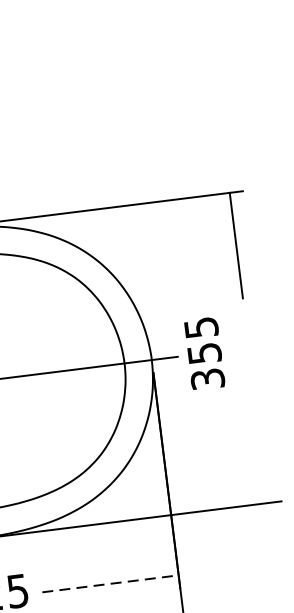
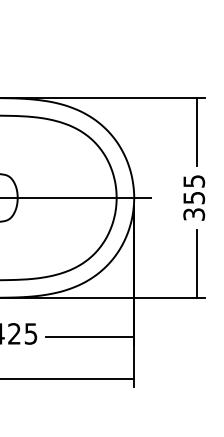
text: (204, 352) -> (194, 197), moved
line: (261, 449) -> (196, 263), added
line: (110, 583) -> (90, 336), dashed -> solid

